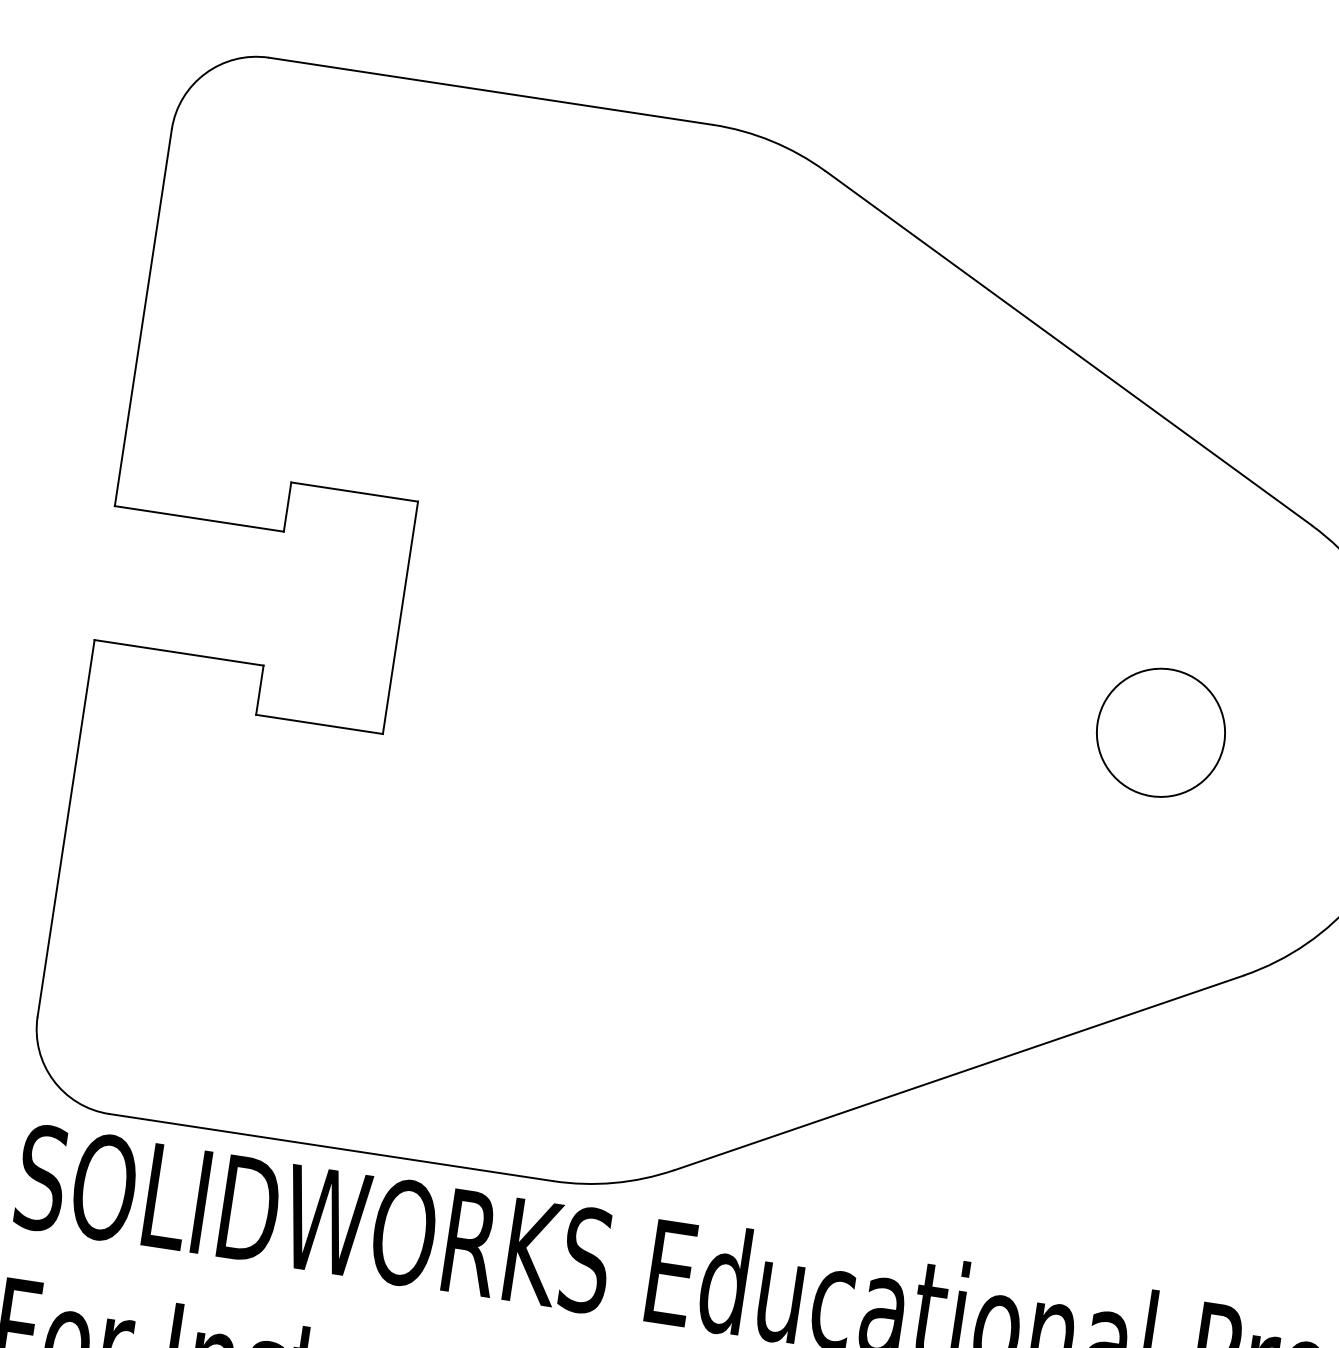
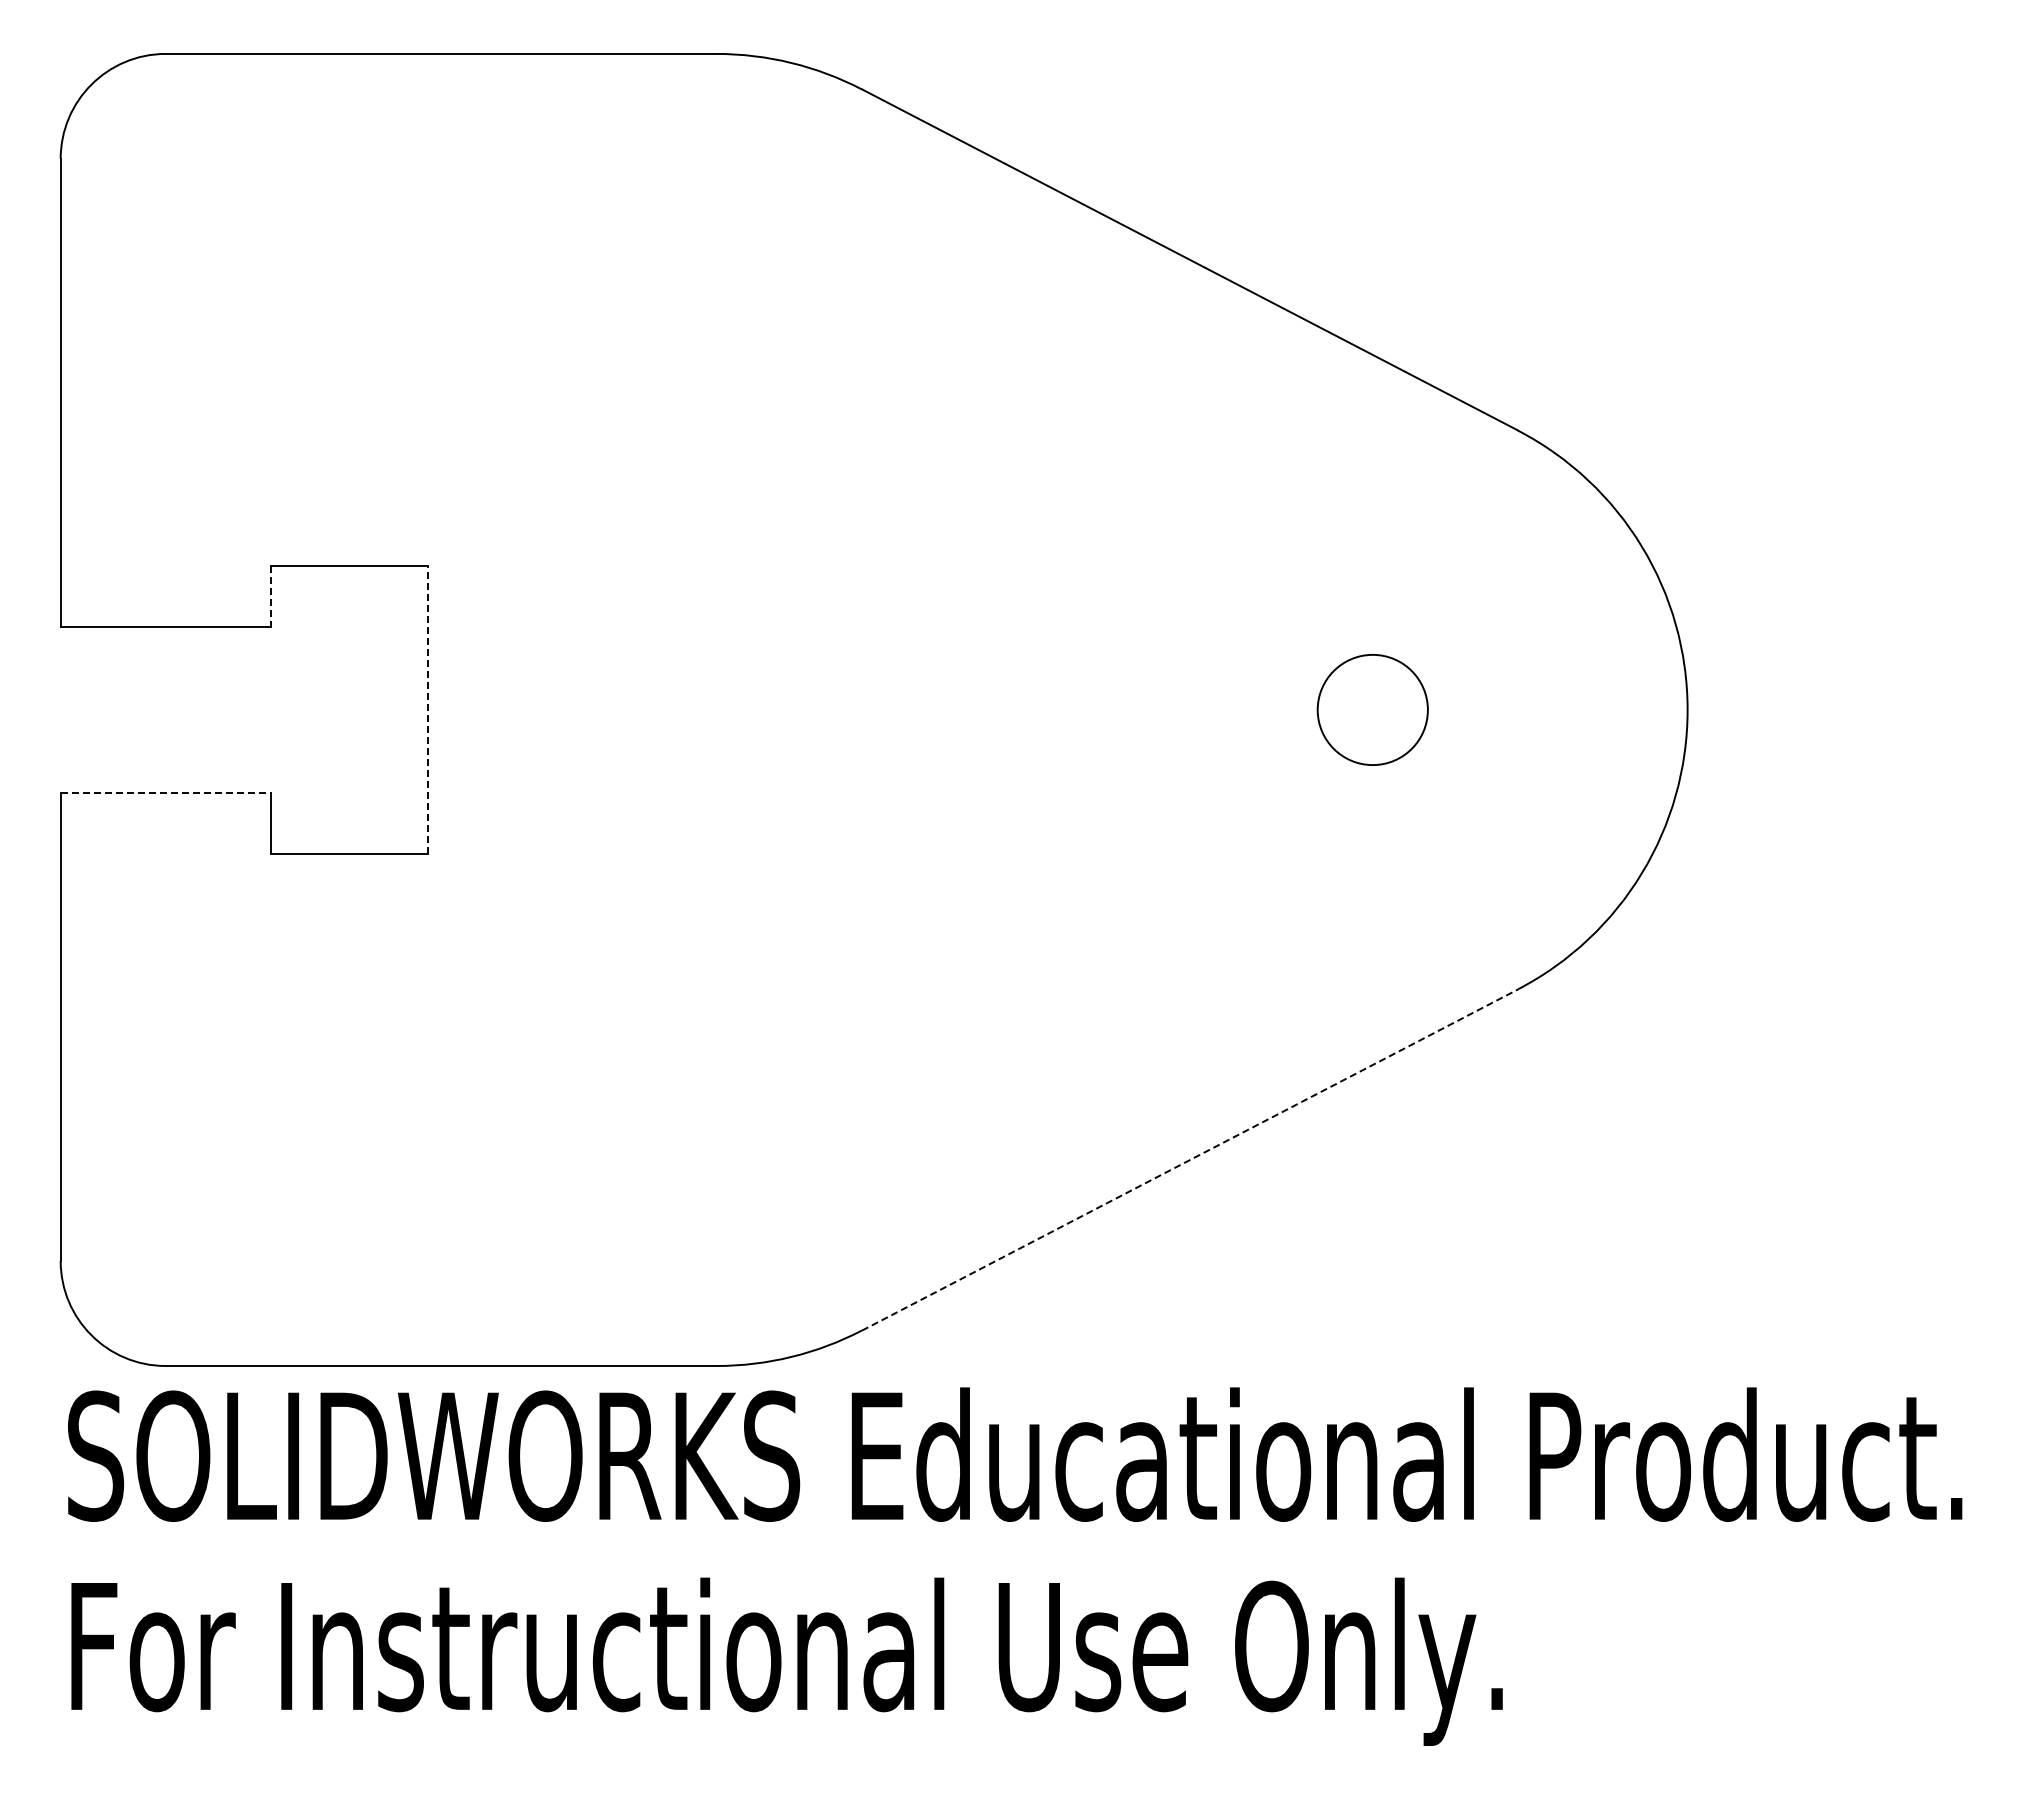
line: (287, 507) -> (270, 596), solid -> dashed
line: (400, 617) -> (428, 709), solid -> dashed
line: (178, 653) -> (165, 793), solid -> dashed
circle: (1160, 732) -> (1372, 709), size x0.7
line: (959, 1073) -> (1190, 1160), solid -> dashed

